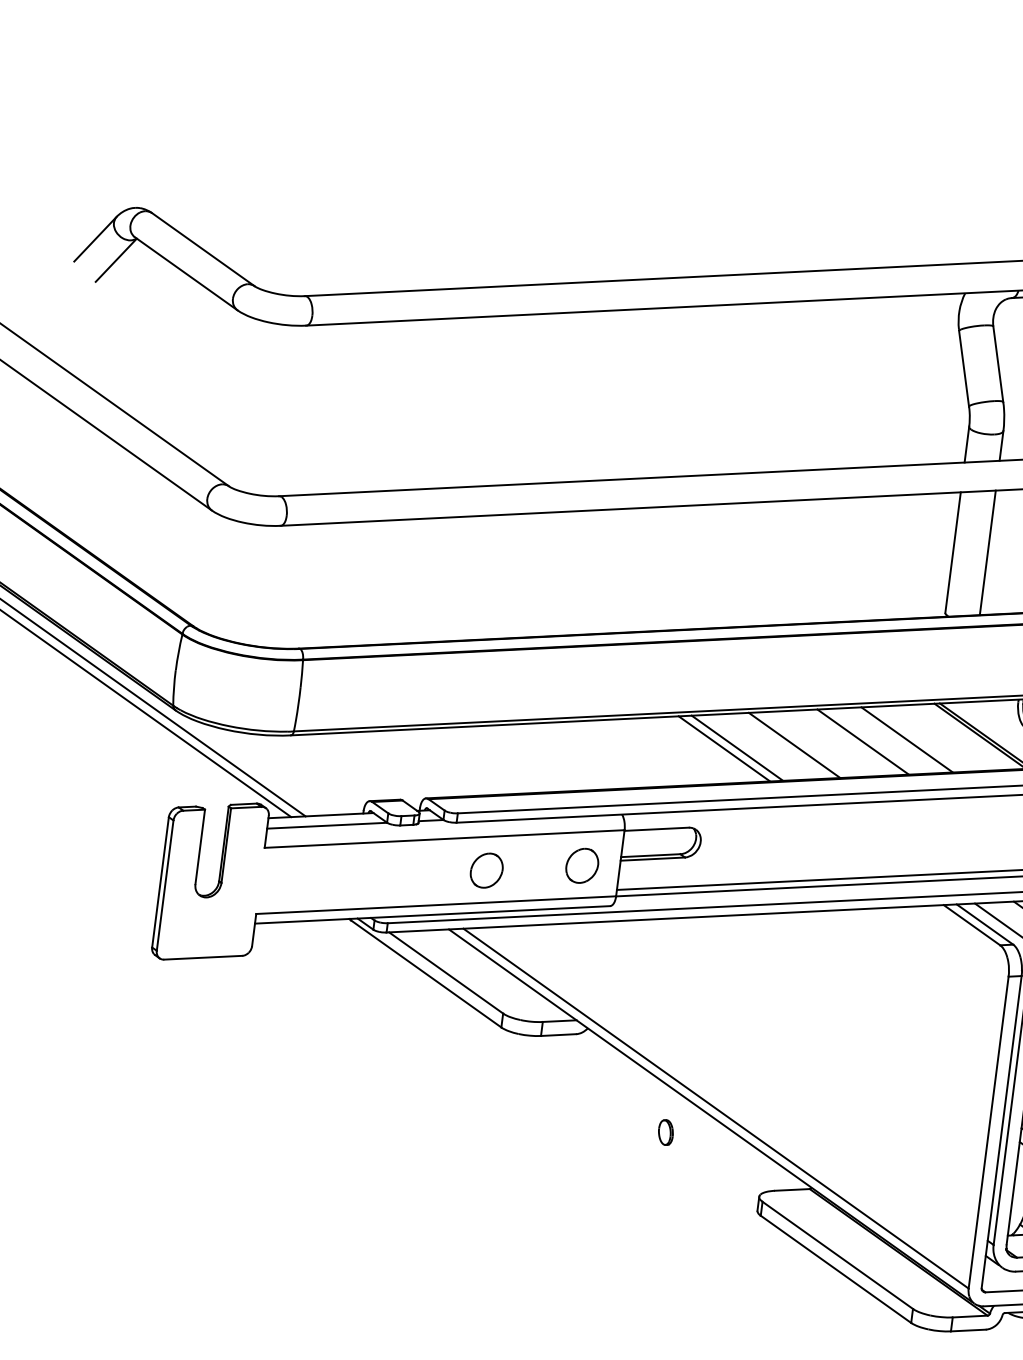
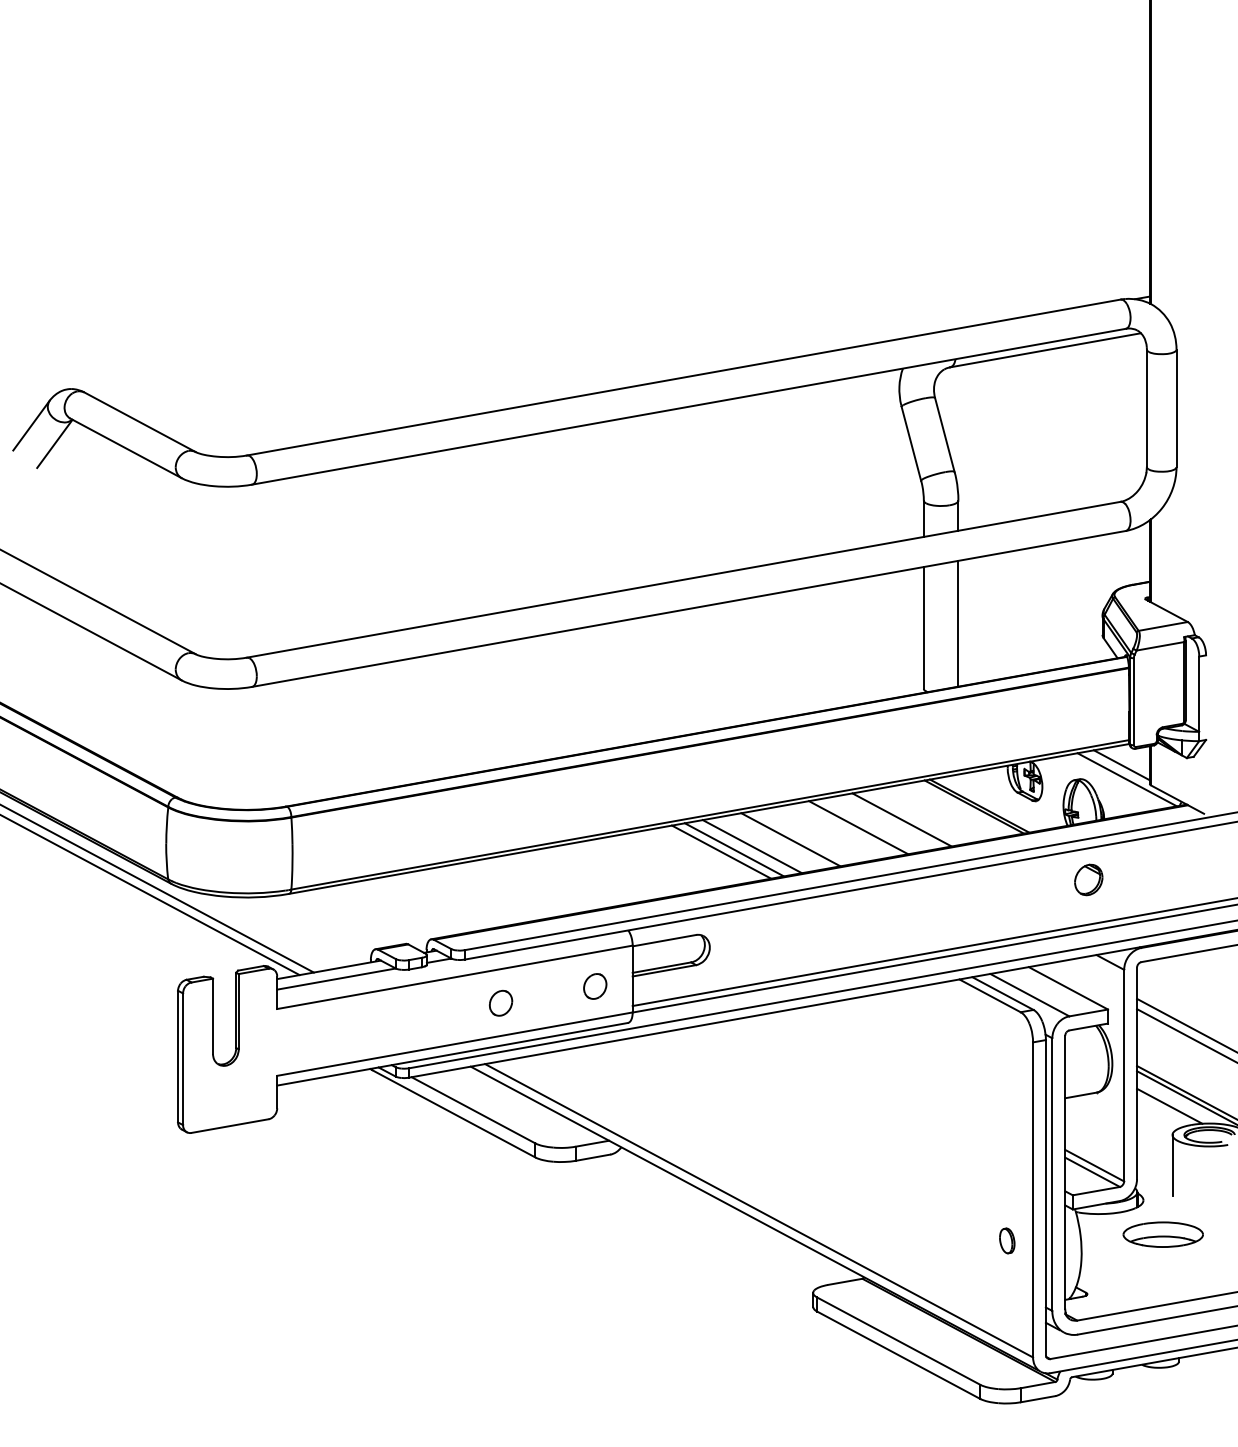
line: (754, 747) -> (751, 846), added
part: (582, 865) -> (595, 986), size x0.71
part: (487, 869) -> (501, 1002), size x0.71
part: (666, 1132) -> (1007, 1240), moved

